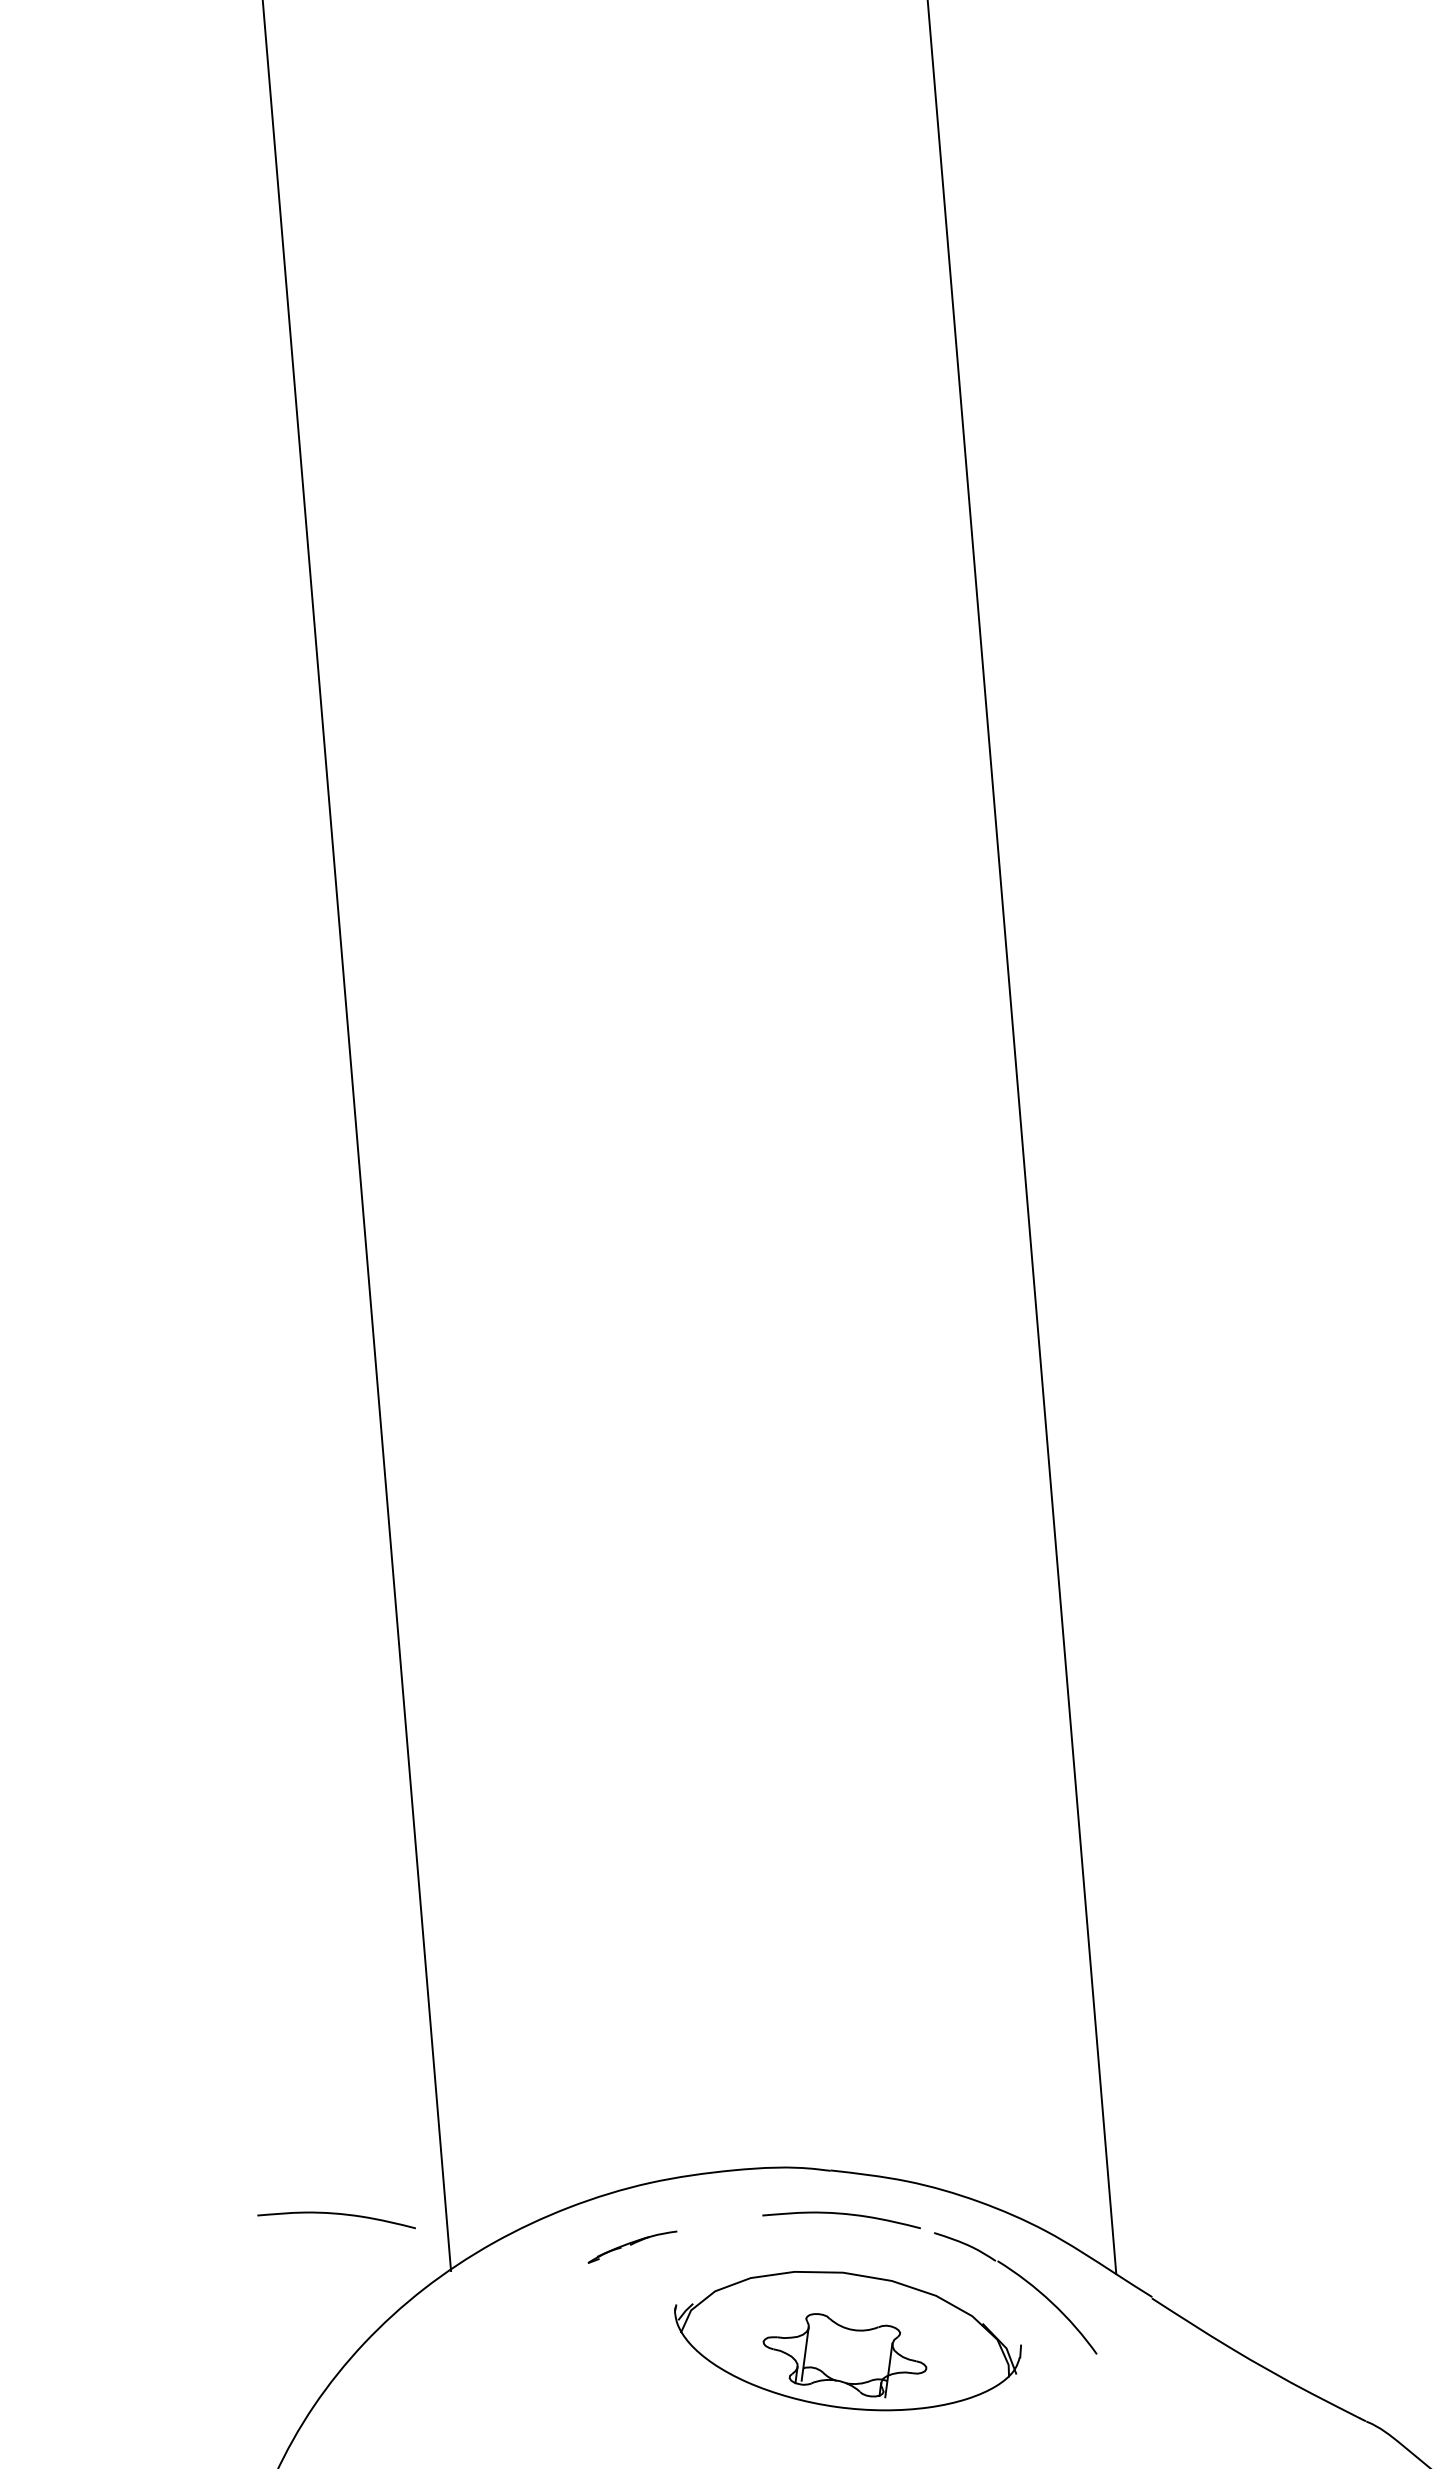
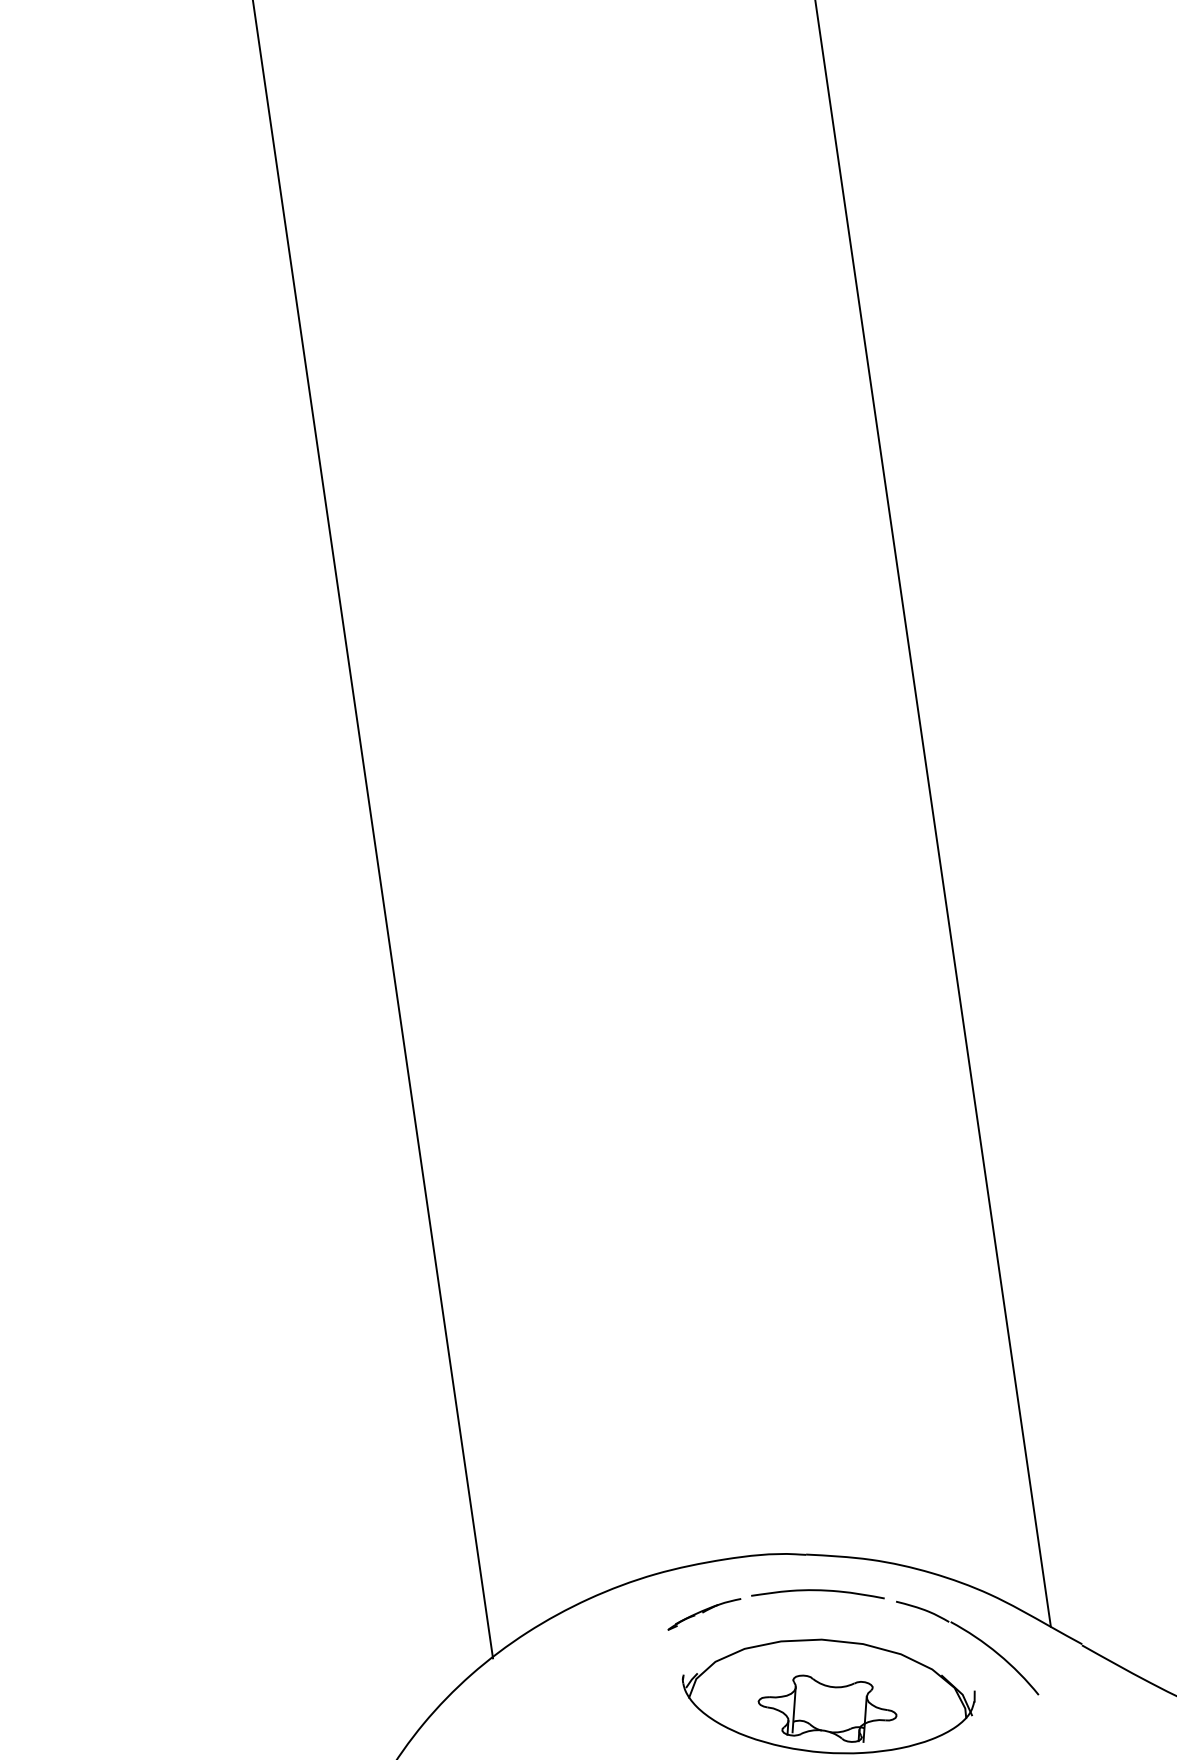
curve: (336, 2214) -> (394, 1616), removed
part: (632, 2246) -> (704, 1613), moved

